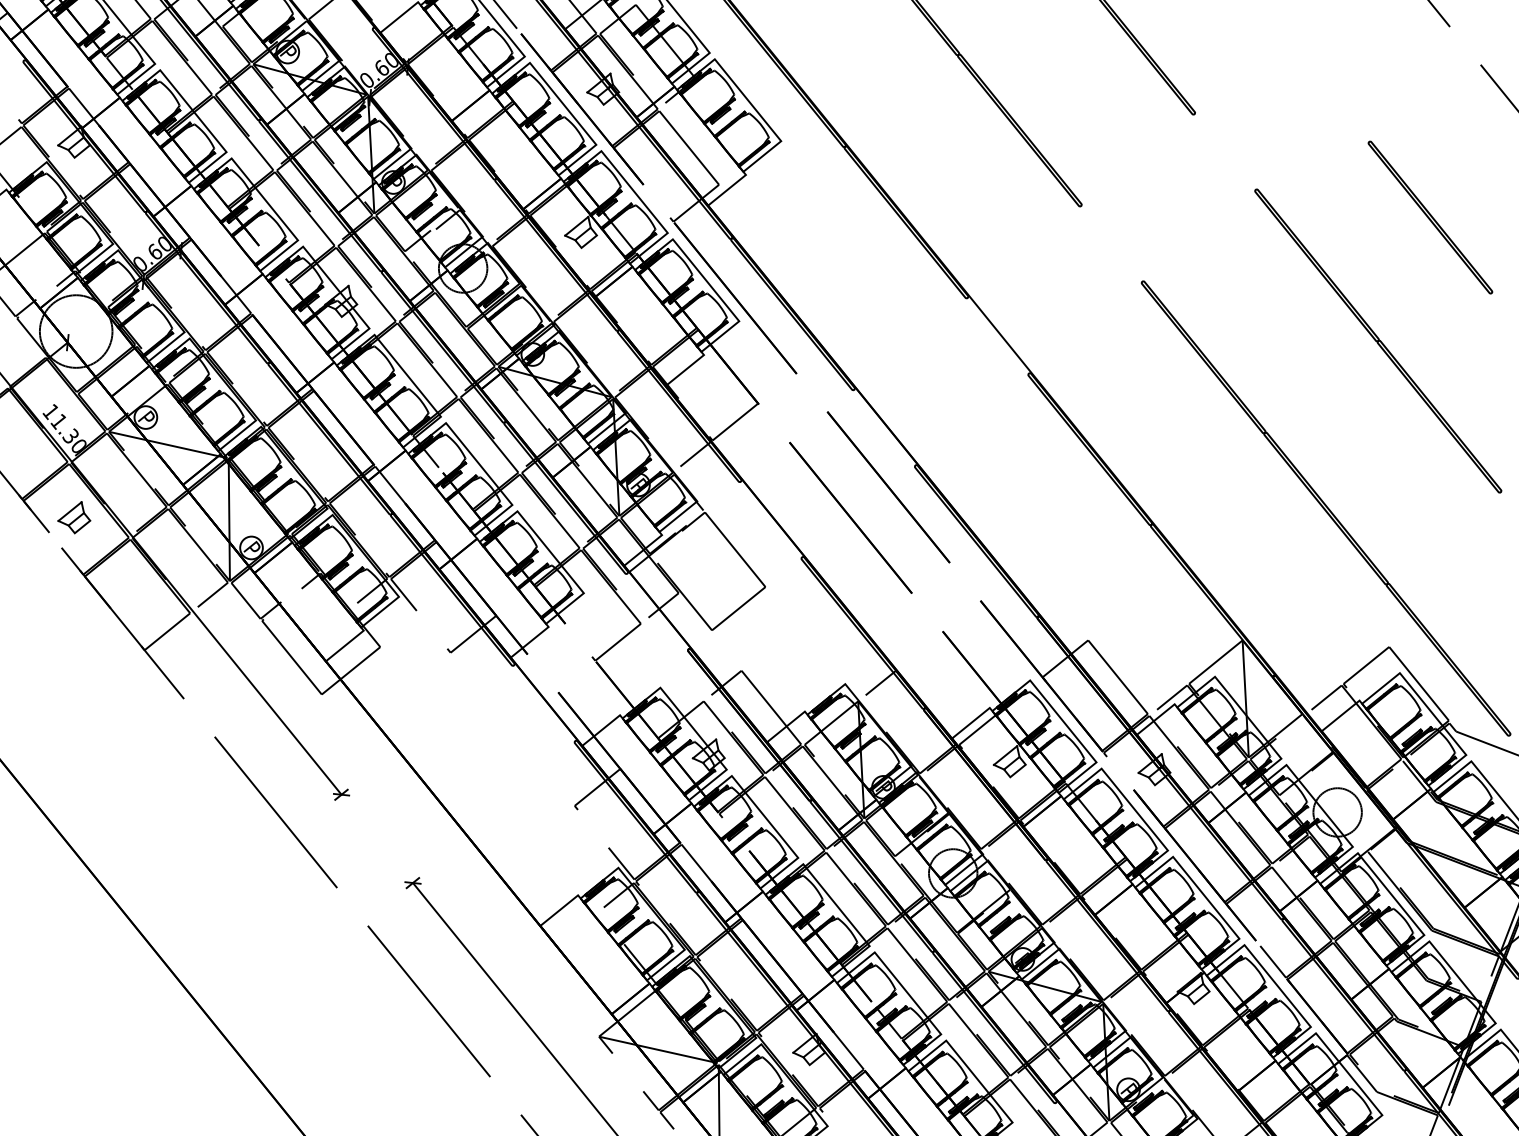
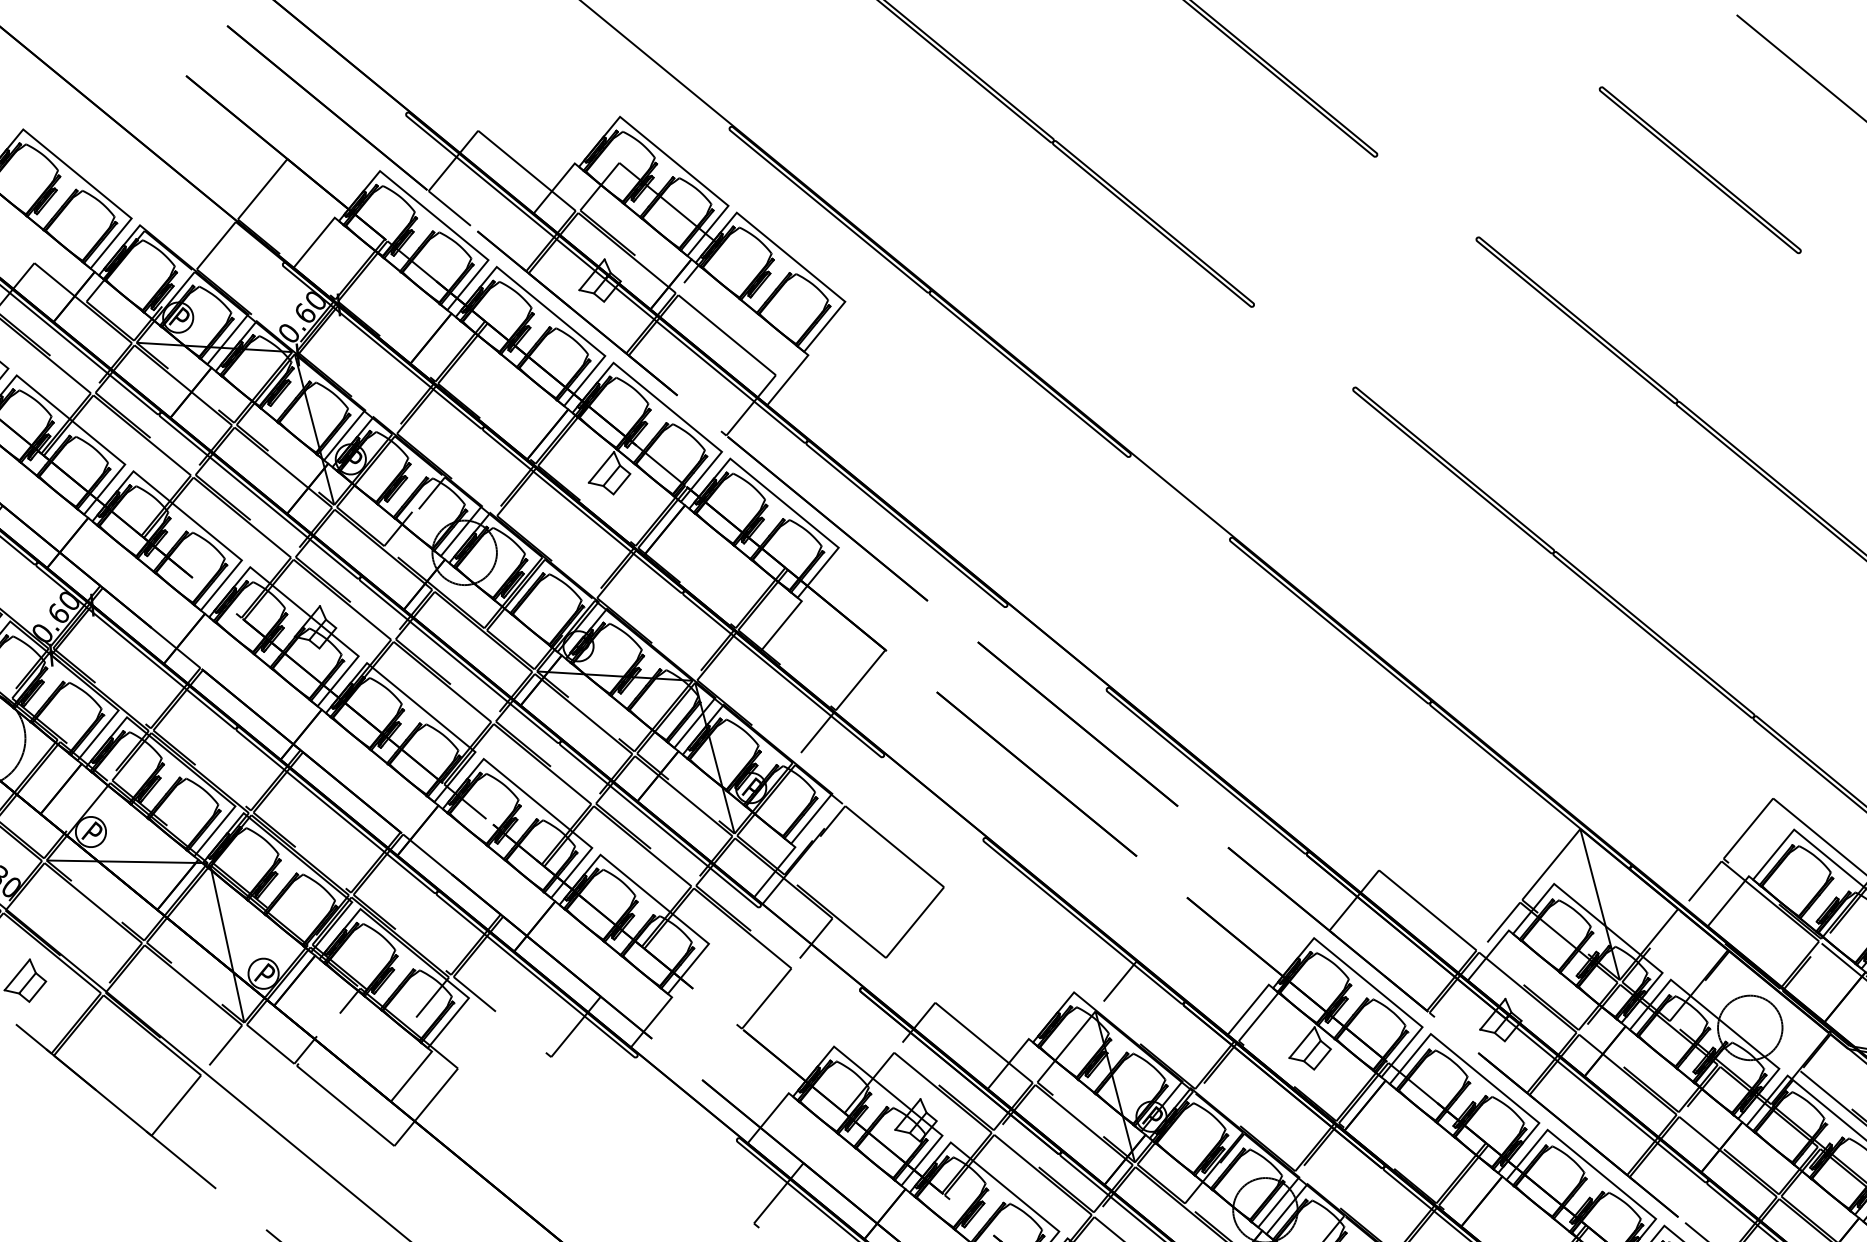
part: (1430, 217) -> (1700, 170), moved

